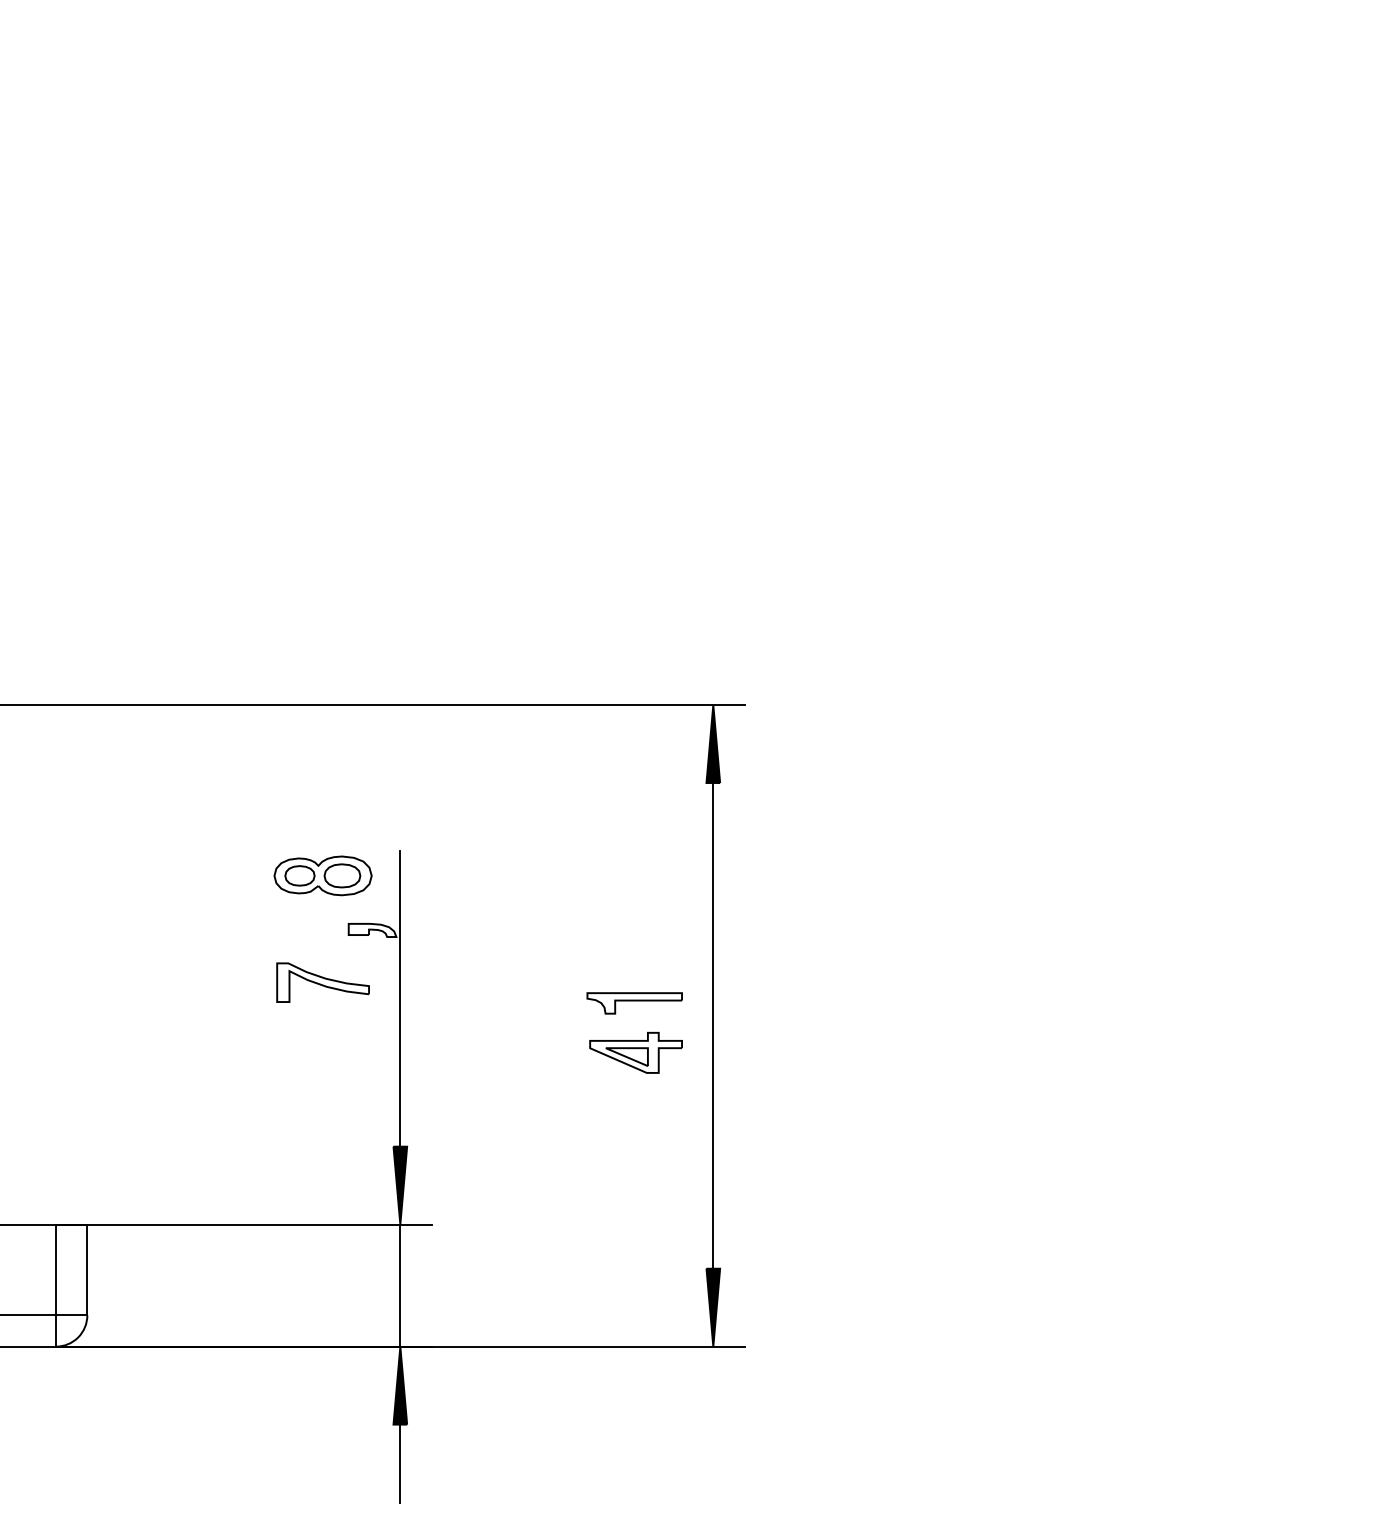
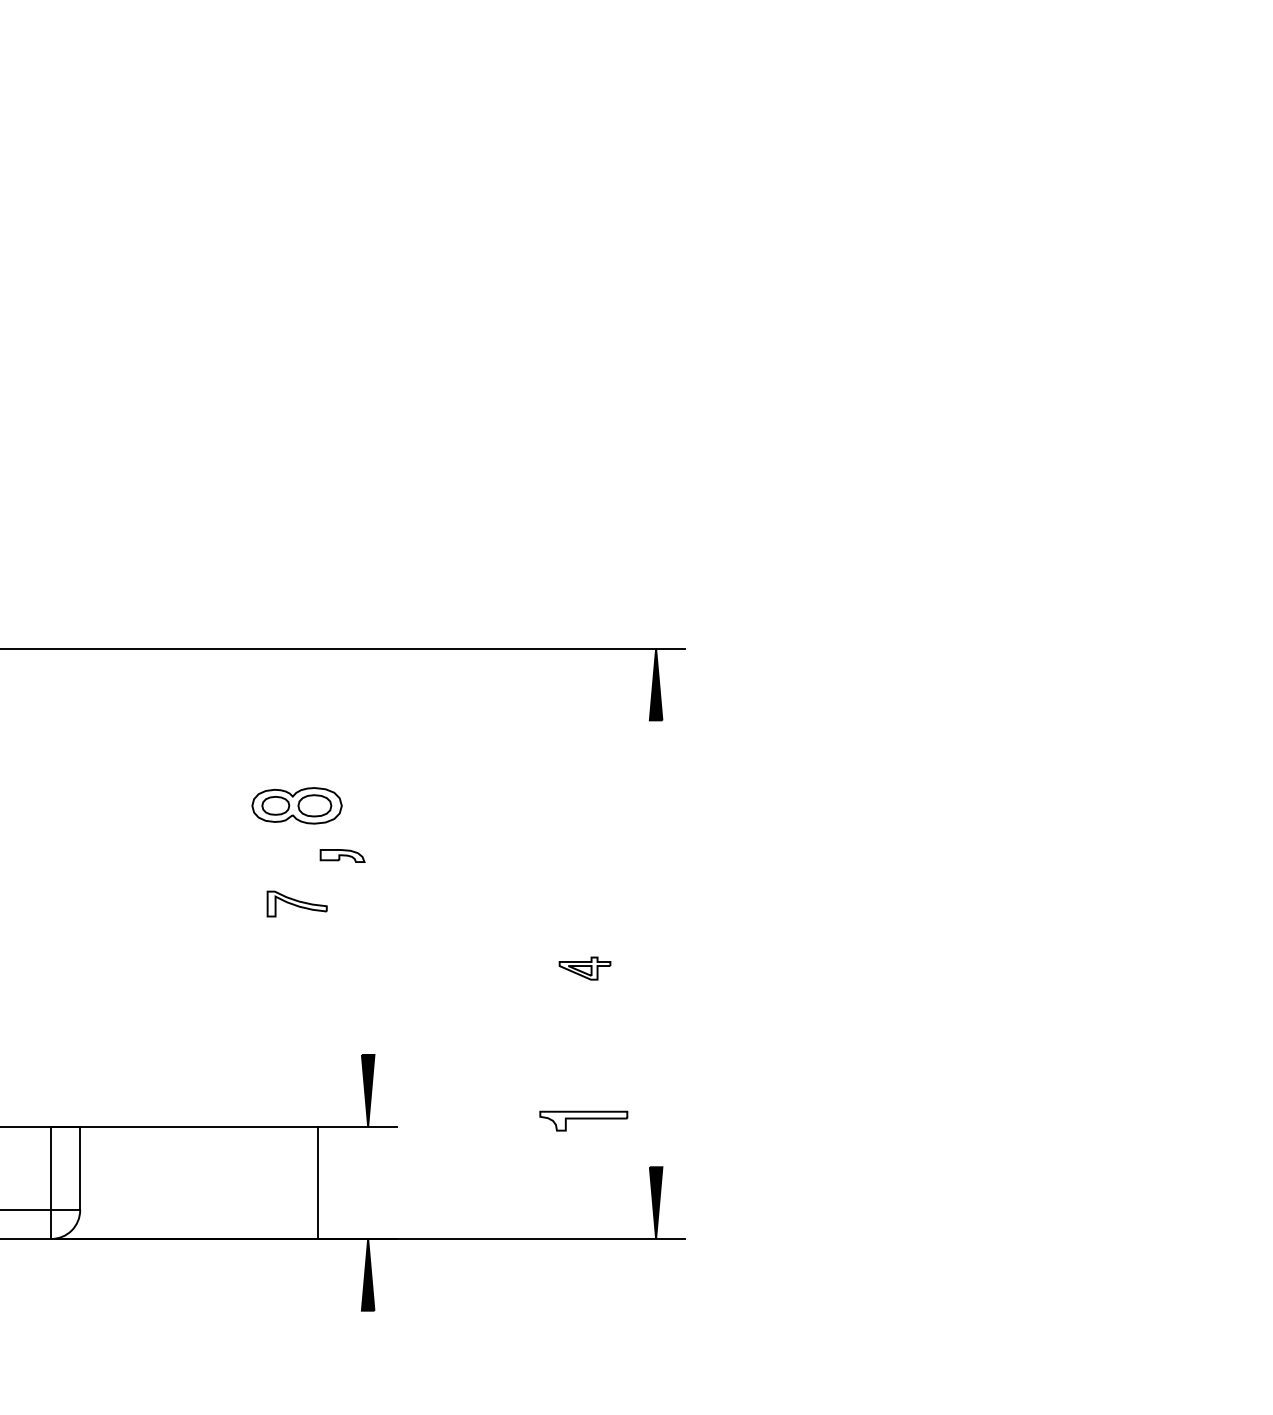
part: (323, 982) -> (297, 903), size x0.7
line: (400, 998) -> (368, 918), removed
part: (634, 1002) -> (583, 1120), moved
line: (713, 1025) -> (656, 943), removed
part: (635, 1052) -> (584, 968), size x0.6
line: (400, 1285) -> (318, 1182), moved
line: (400, 1463) -> (368, 1346), removed

